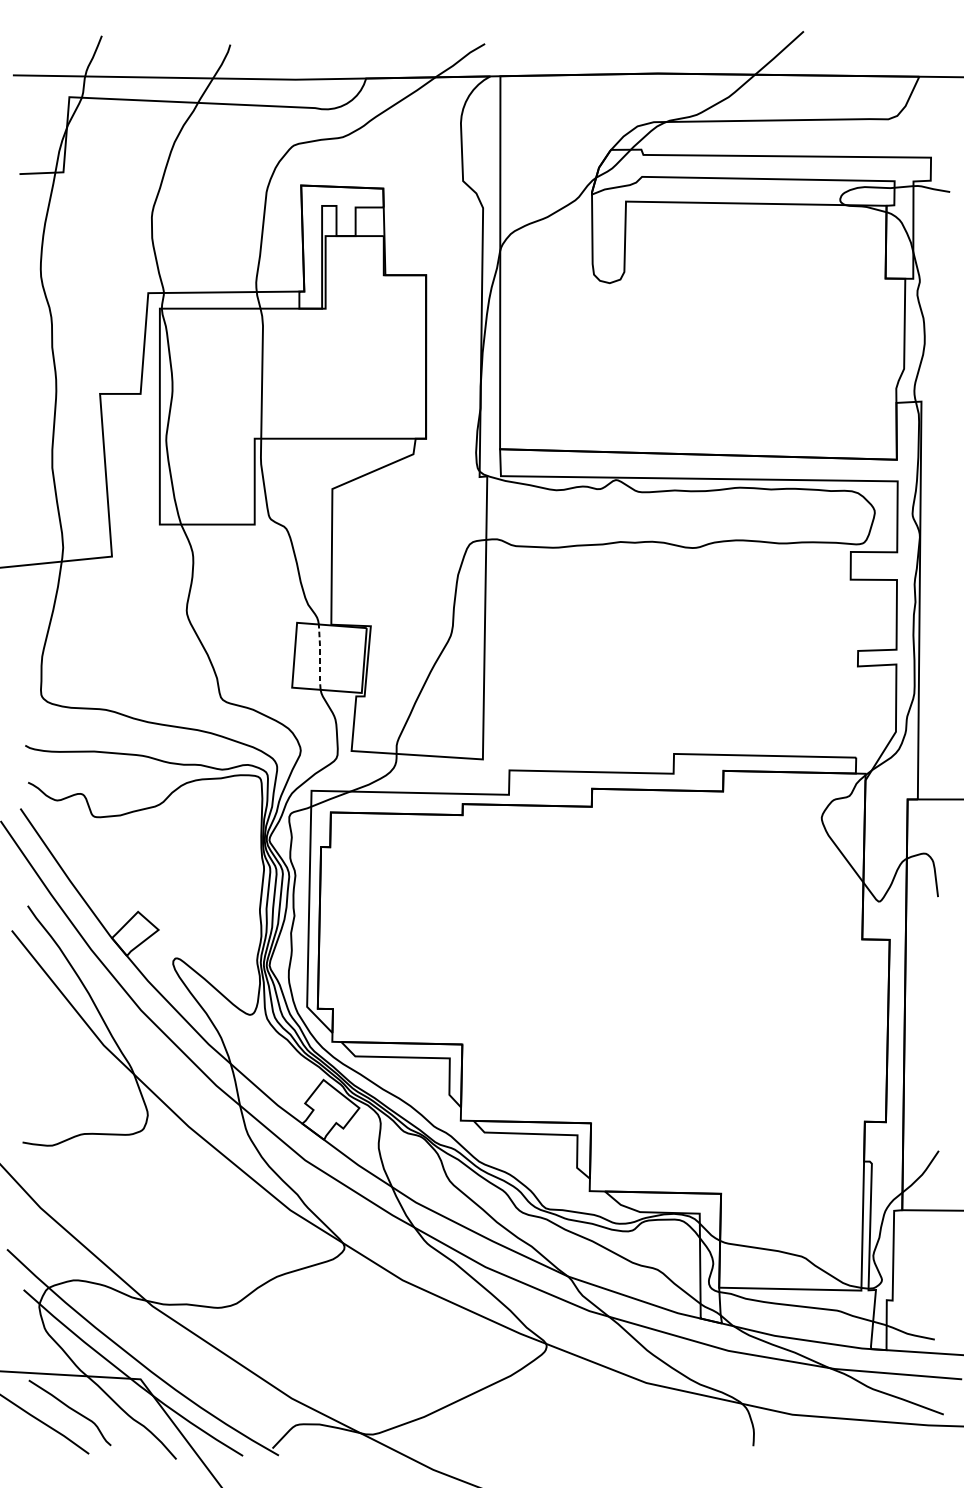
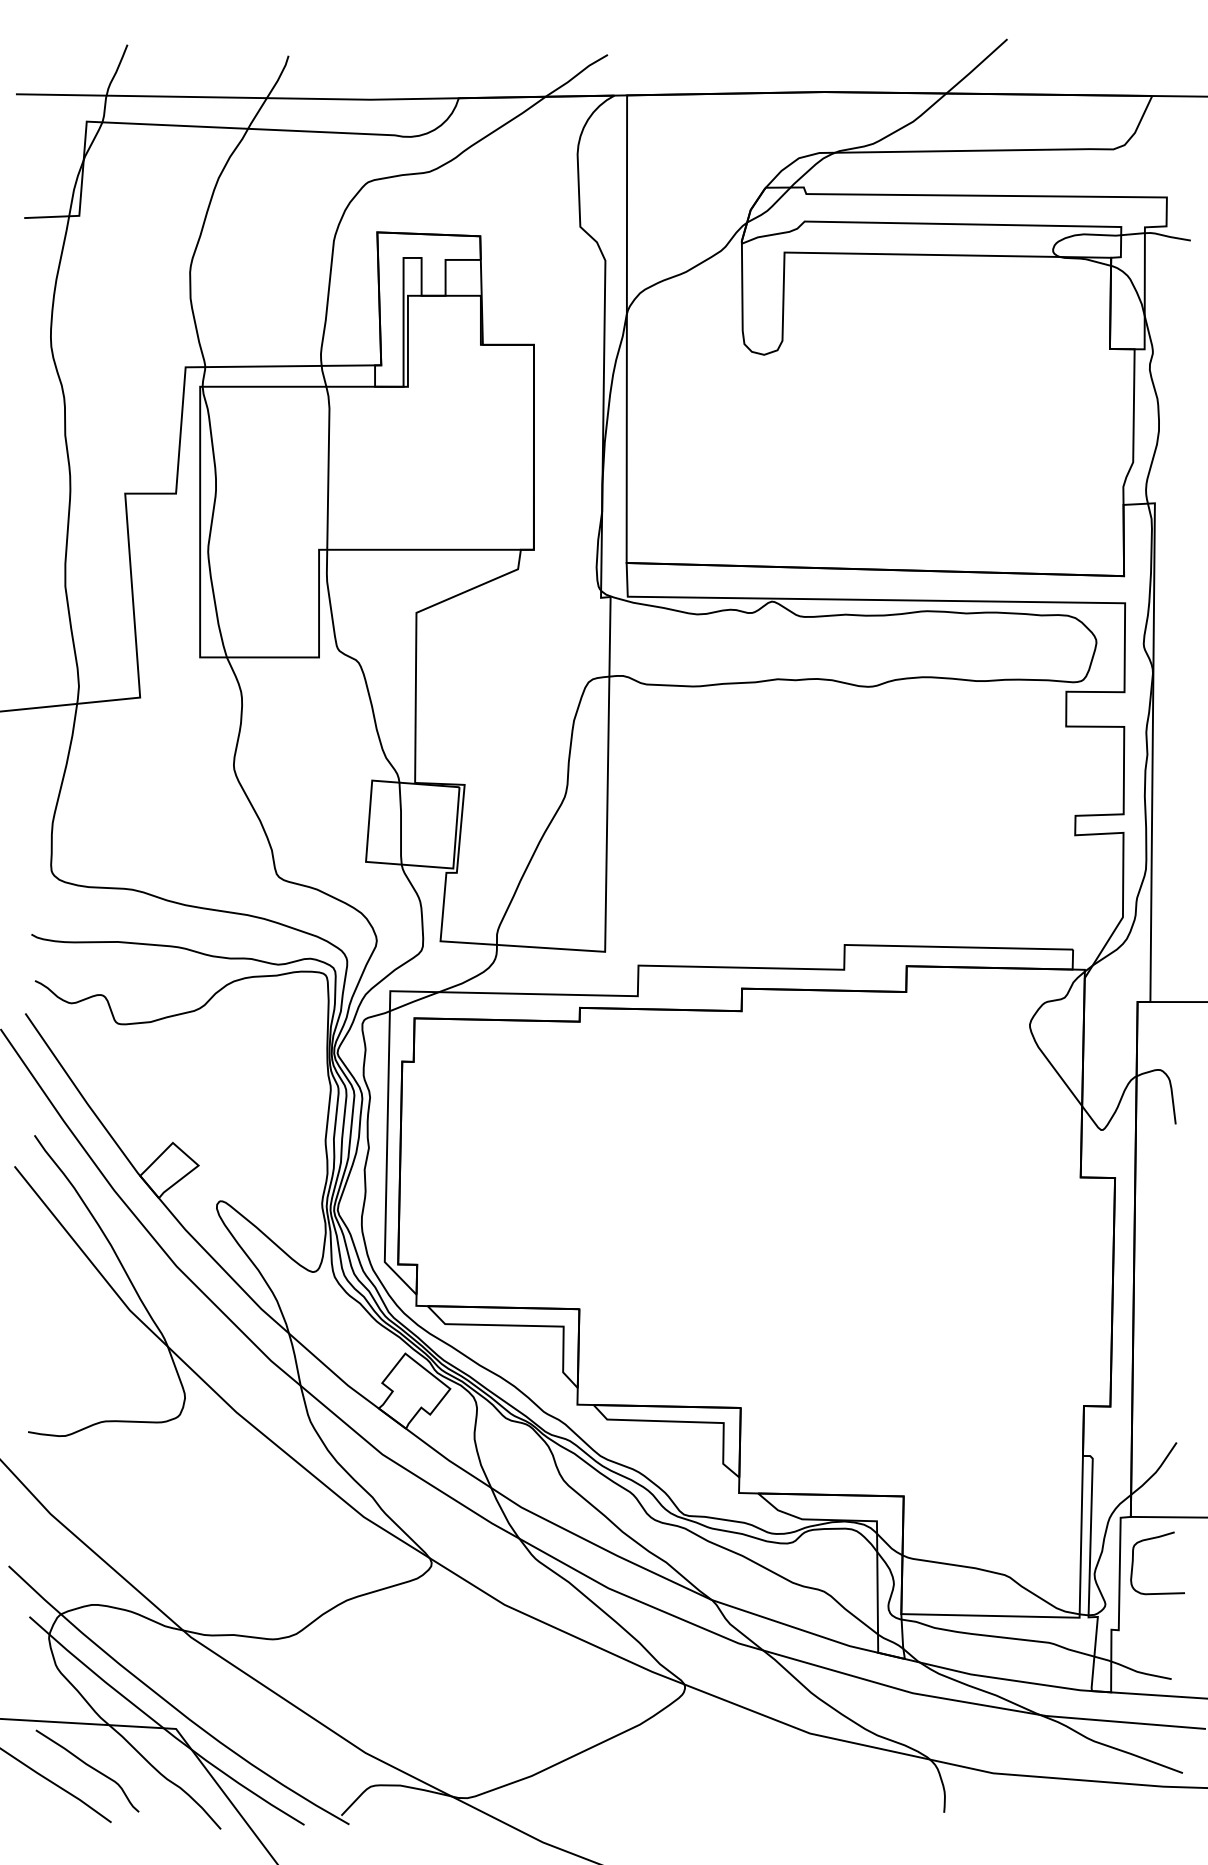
line: (320, 657) -> (401, 823), dashed -> solid
curve: (904, 1247) -> (1133, 1563), added

